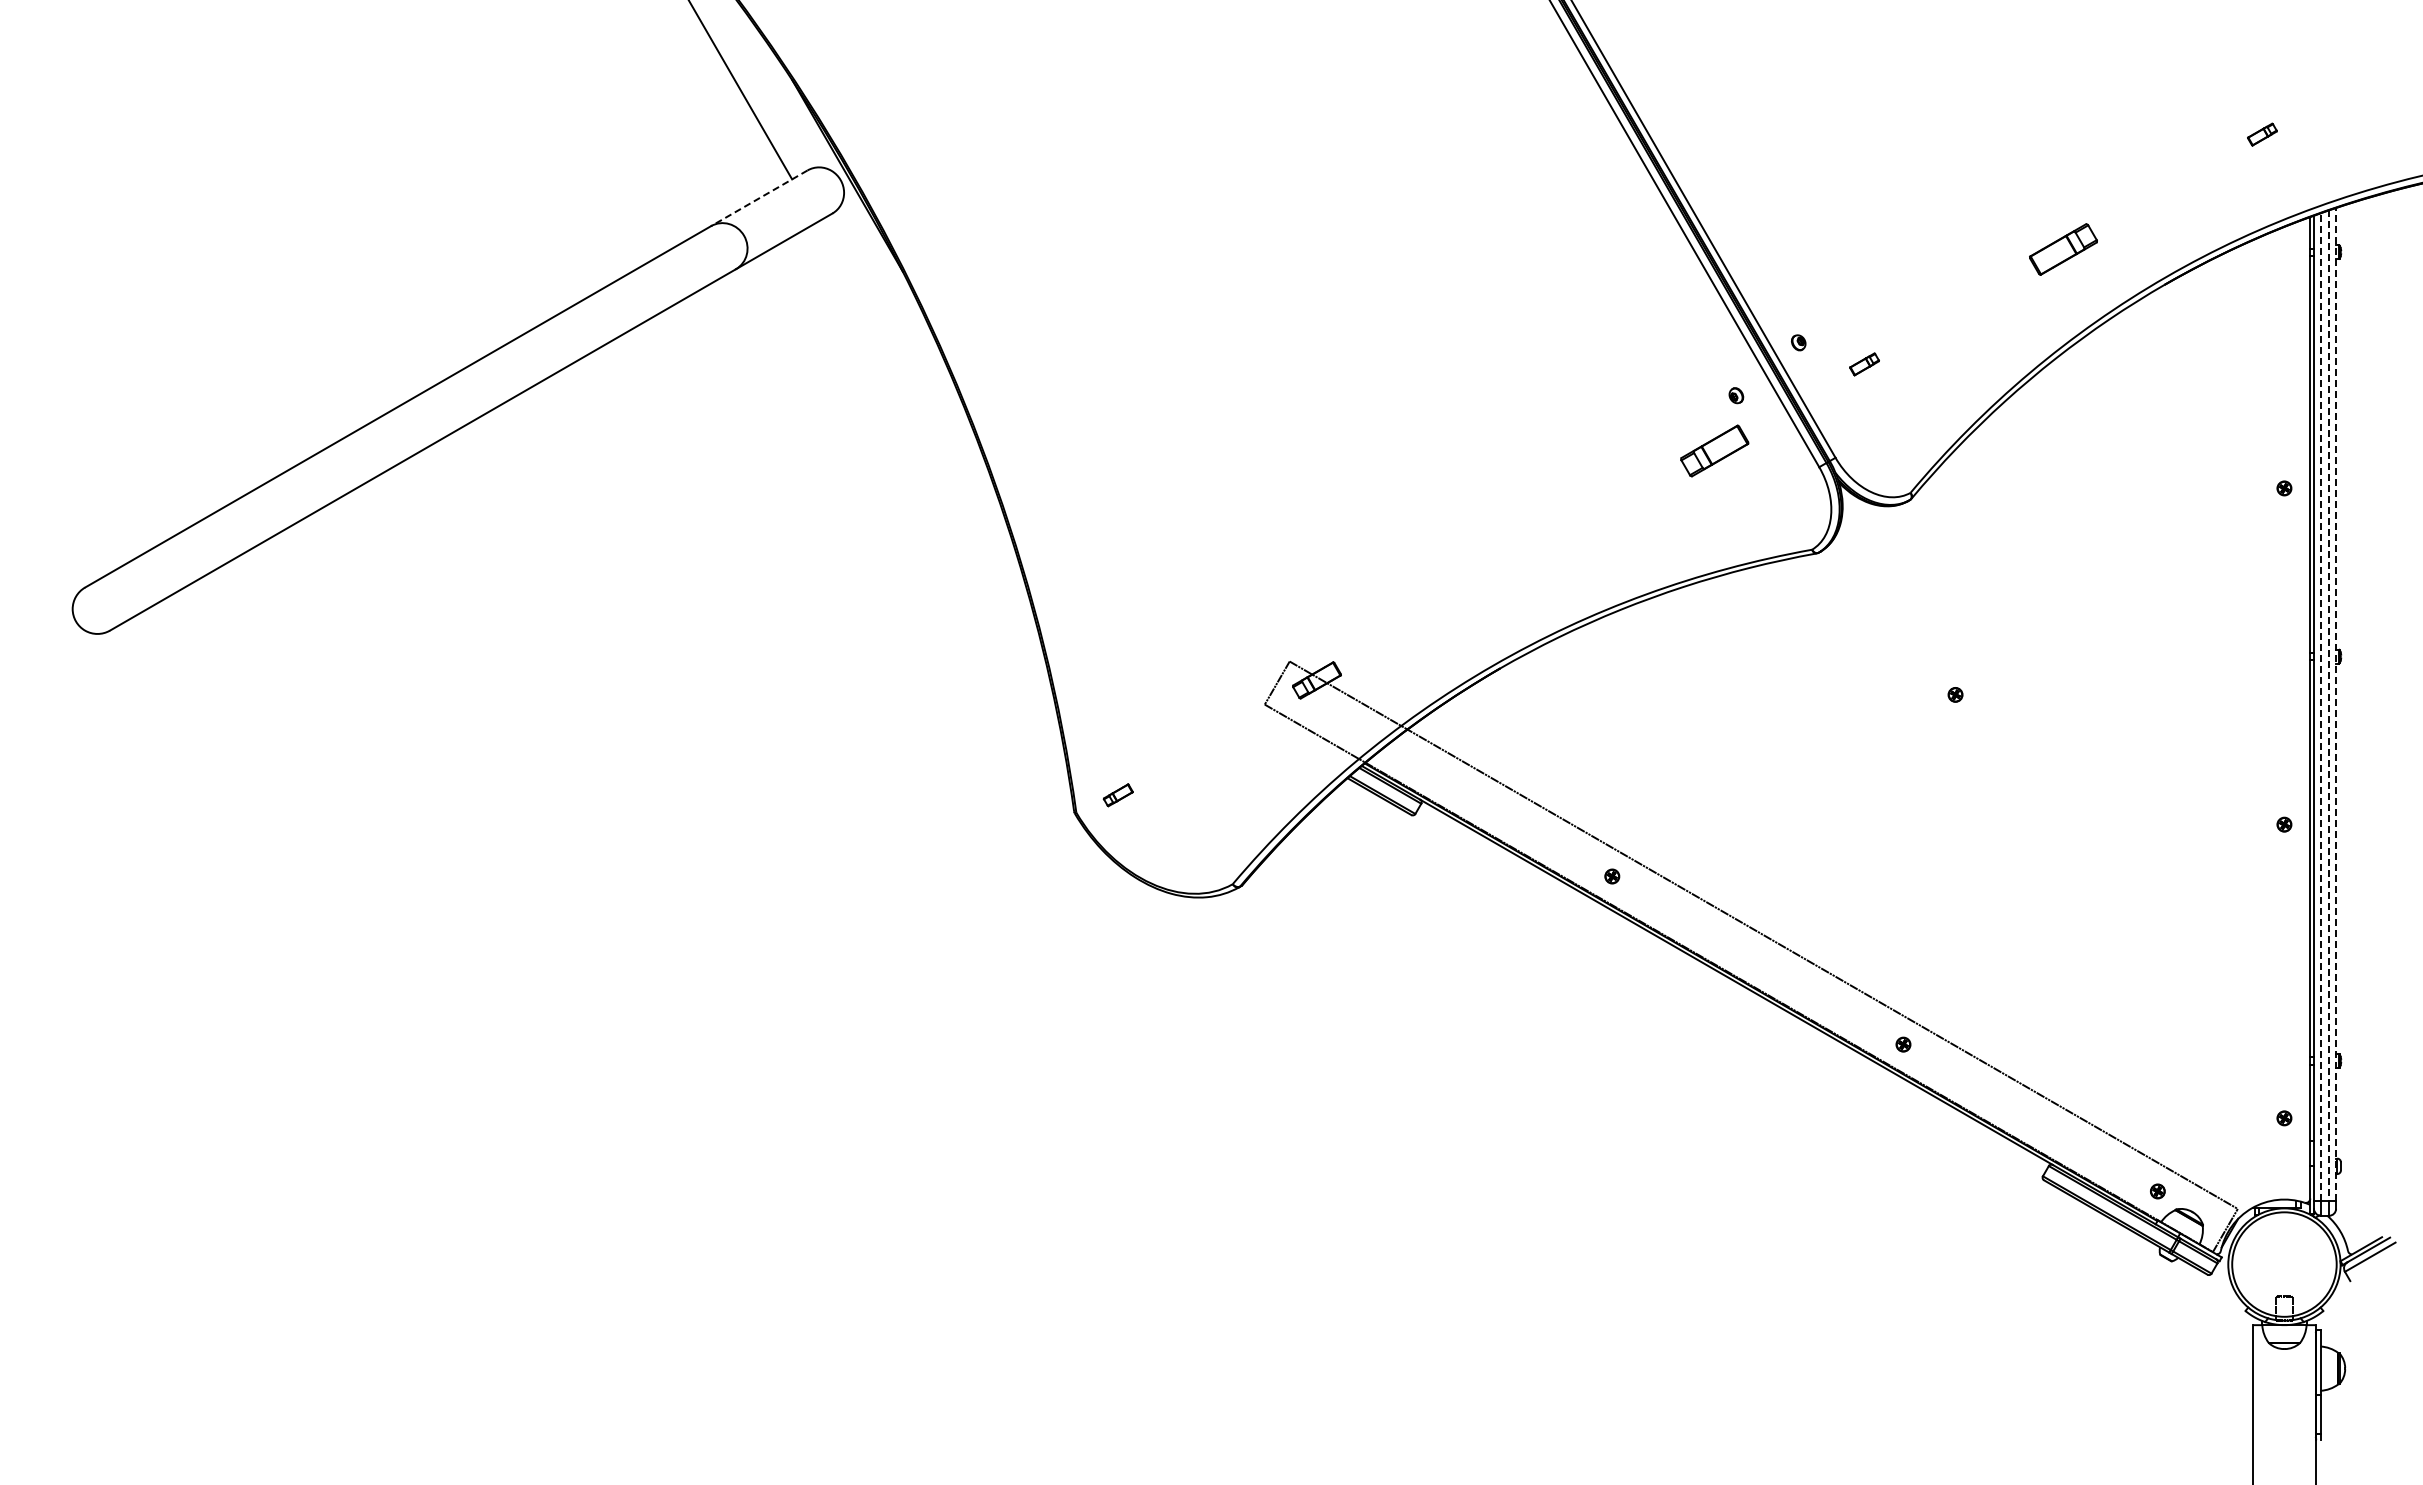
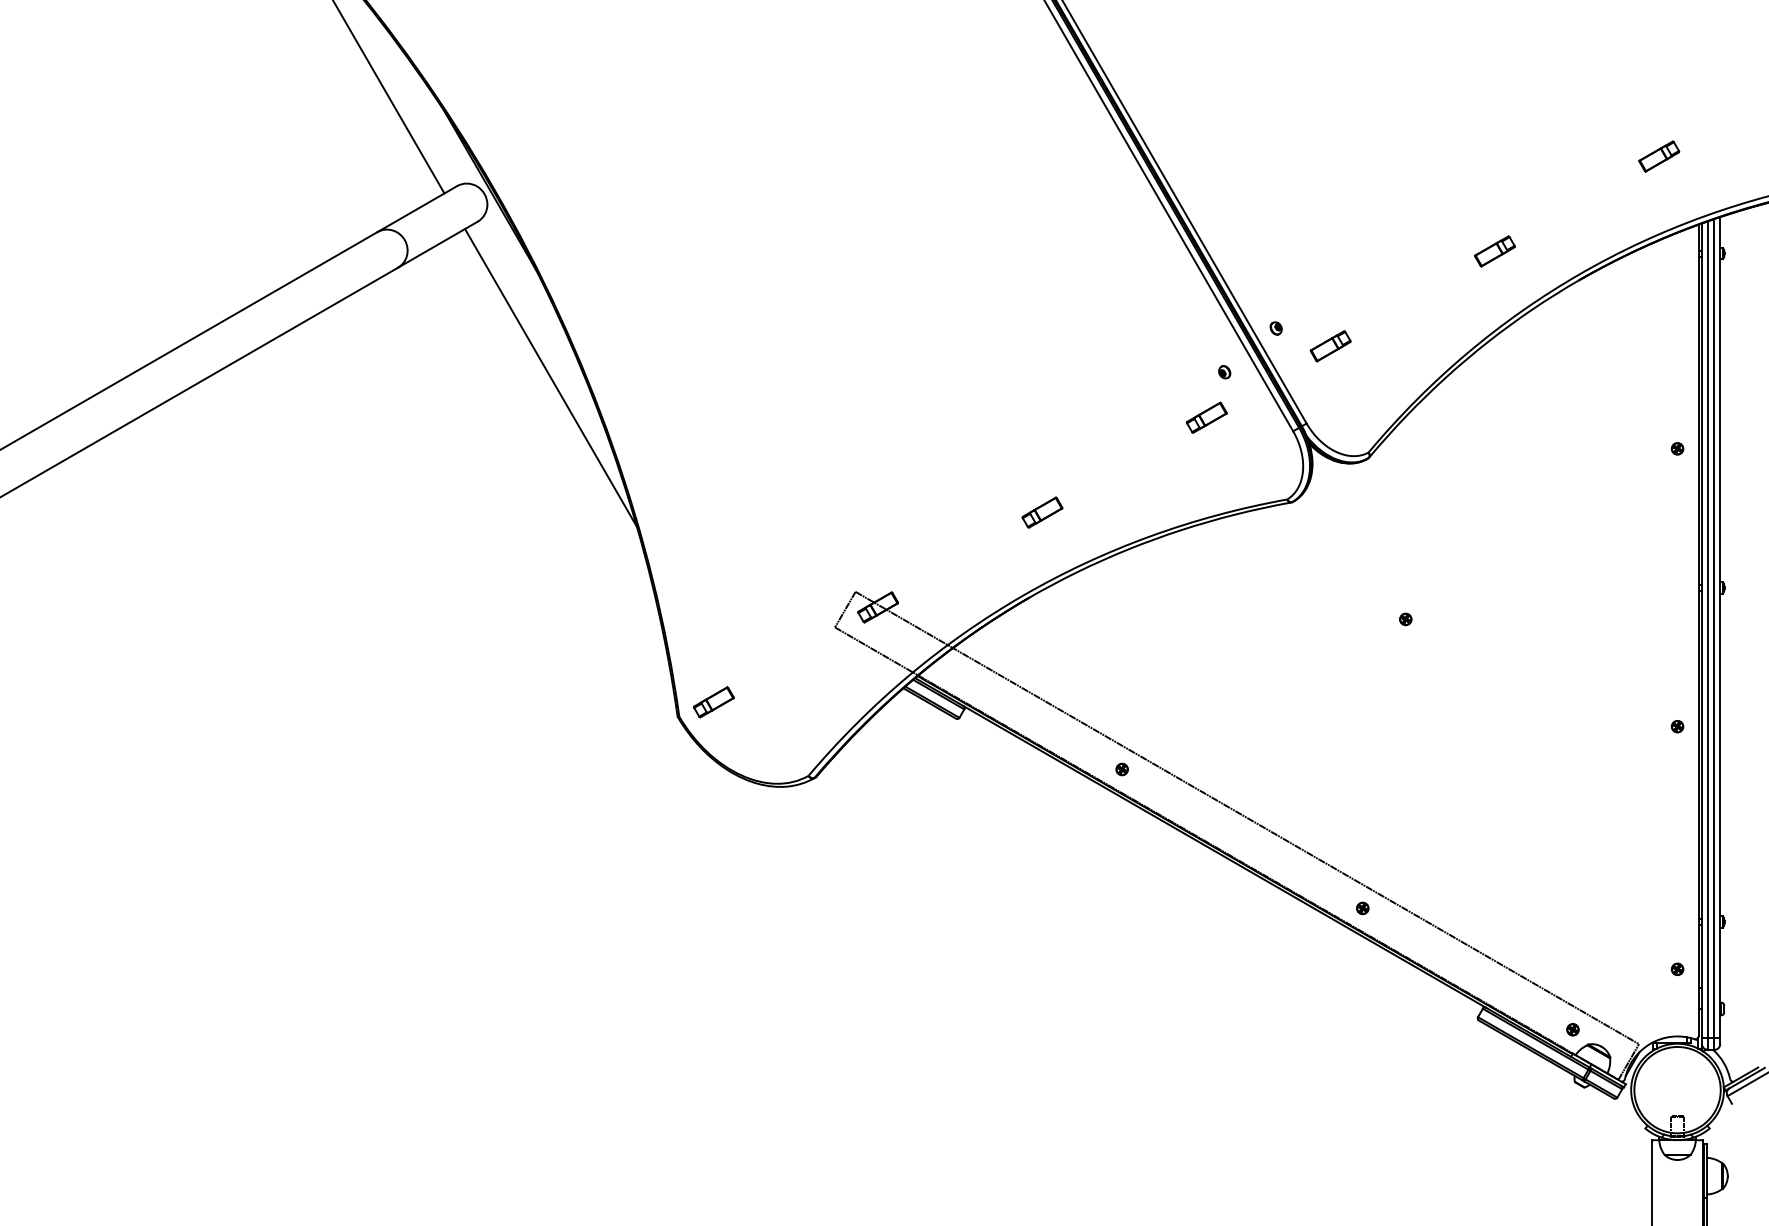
part: (2262, 134) -> (1659, 156), size x1.67
line: (759, 198) -> (417, 209), dashed -> solid
part: (2063, 249) -> (1494, 251), size x0.71
part: (1864, 364) -> (1330, 346), size x1.67
line: (921, 402) -> (551, 377), added
part: (1714, 450) -> (1206, 417), size x0.71
part: (1515, 565) -> (1042, 512), added
line: (2336, 704) -> (1720, 627), dashed -> solid
line: (2329, 706) -> (1714, 629), dashed -> solid
line: (2320, 707) -> (1707, 629), dashed -> solid
part: (1118, 795) -> (714, 702), size x1.67

